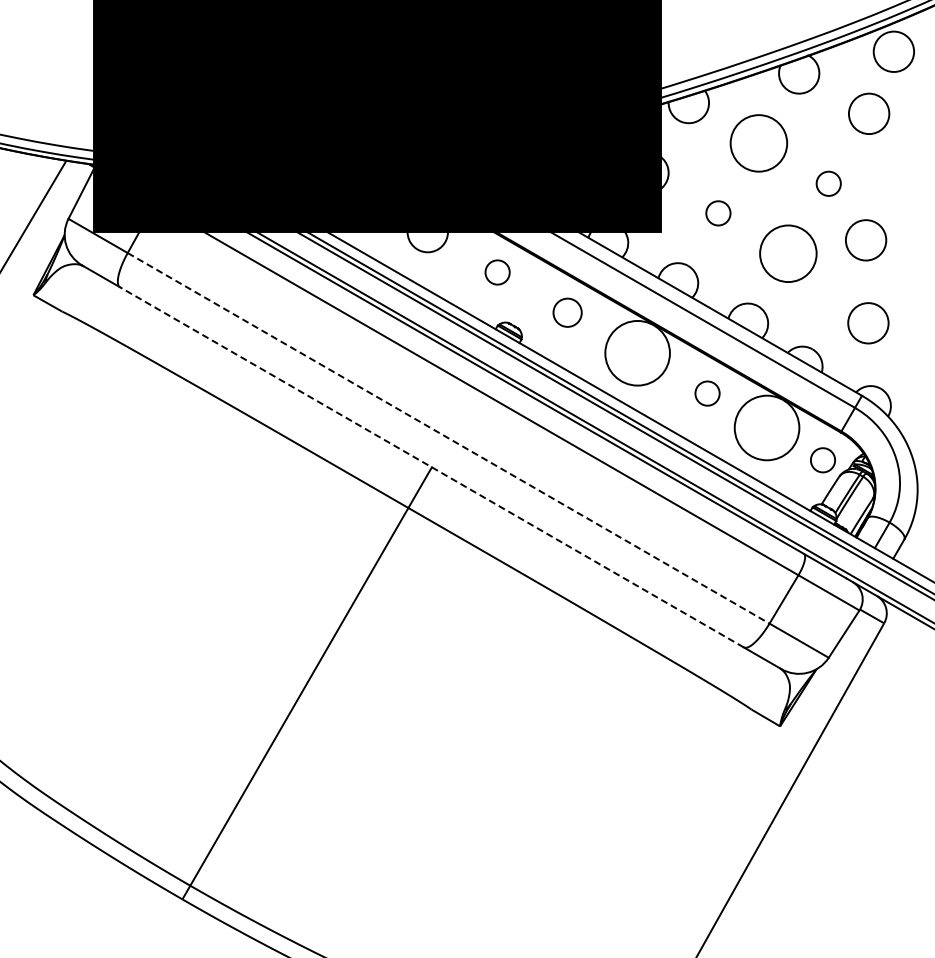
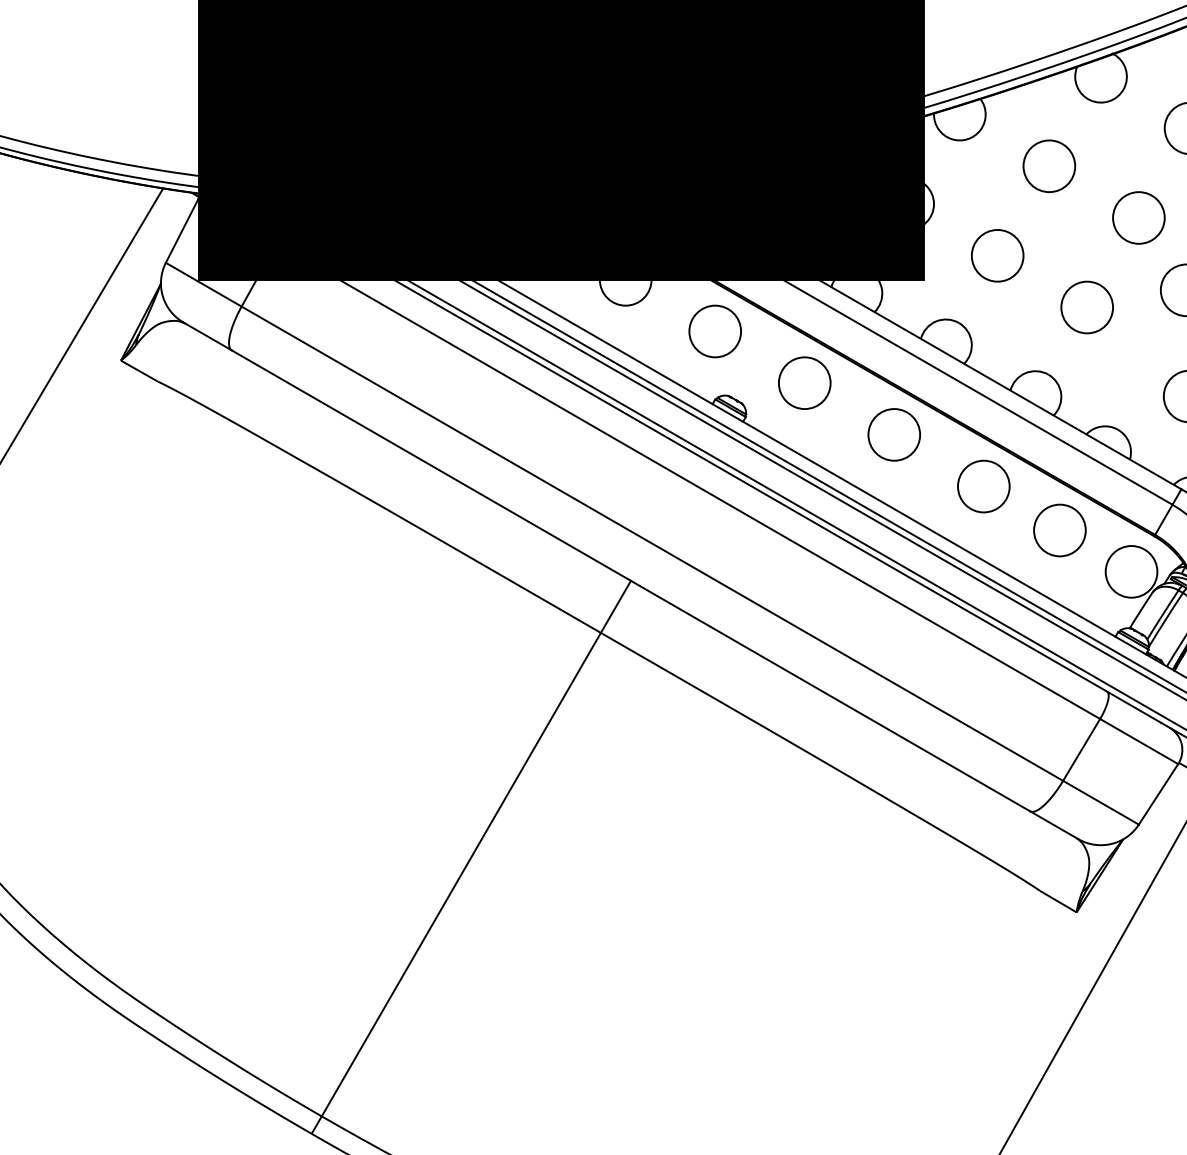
circle: (758, 143) -> (1048, 166), size x0.71
circle: (828, 183) -> (1138, 217), size x1.67
circle: (718, 213) -> (997, 255), size x1.67
circle: (788, 253) -> (1087, 307), size x0.71
circle: (497, 272) -> (714, 331), size x1.67
circle: (567, 312) -> (804, 382), size x1.43
circle: (637, 353) -> (894, 435), size x0.62
circle: (707, 393) -> (983, 486), size x1.67
circle: (766, 427) -> (1059, 529), size x0.62
line: (448, 438) -> (652, 543), dashed -> solid
circle: (822, 460) -> (1130, 572), size x1.67
line: (431, 467) -> (630, 581), dashed -> solid

